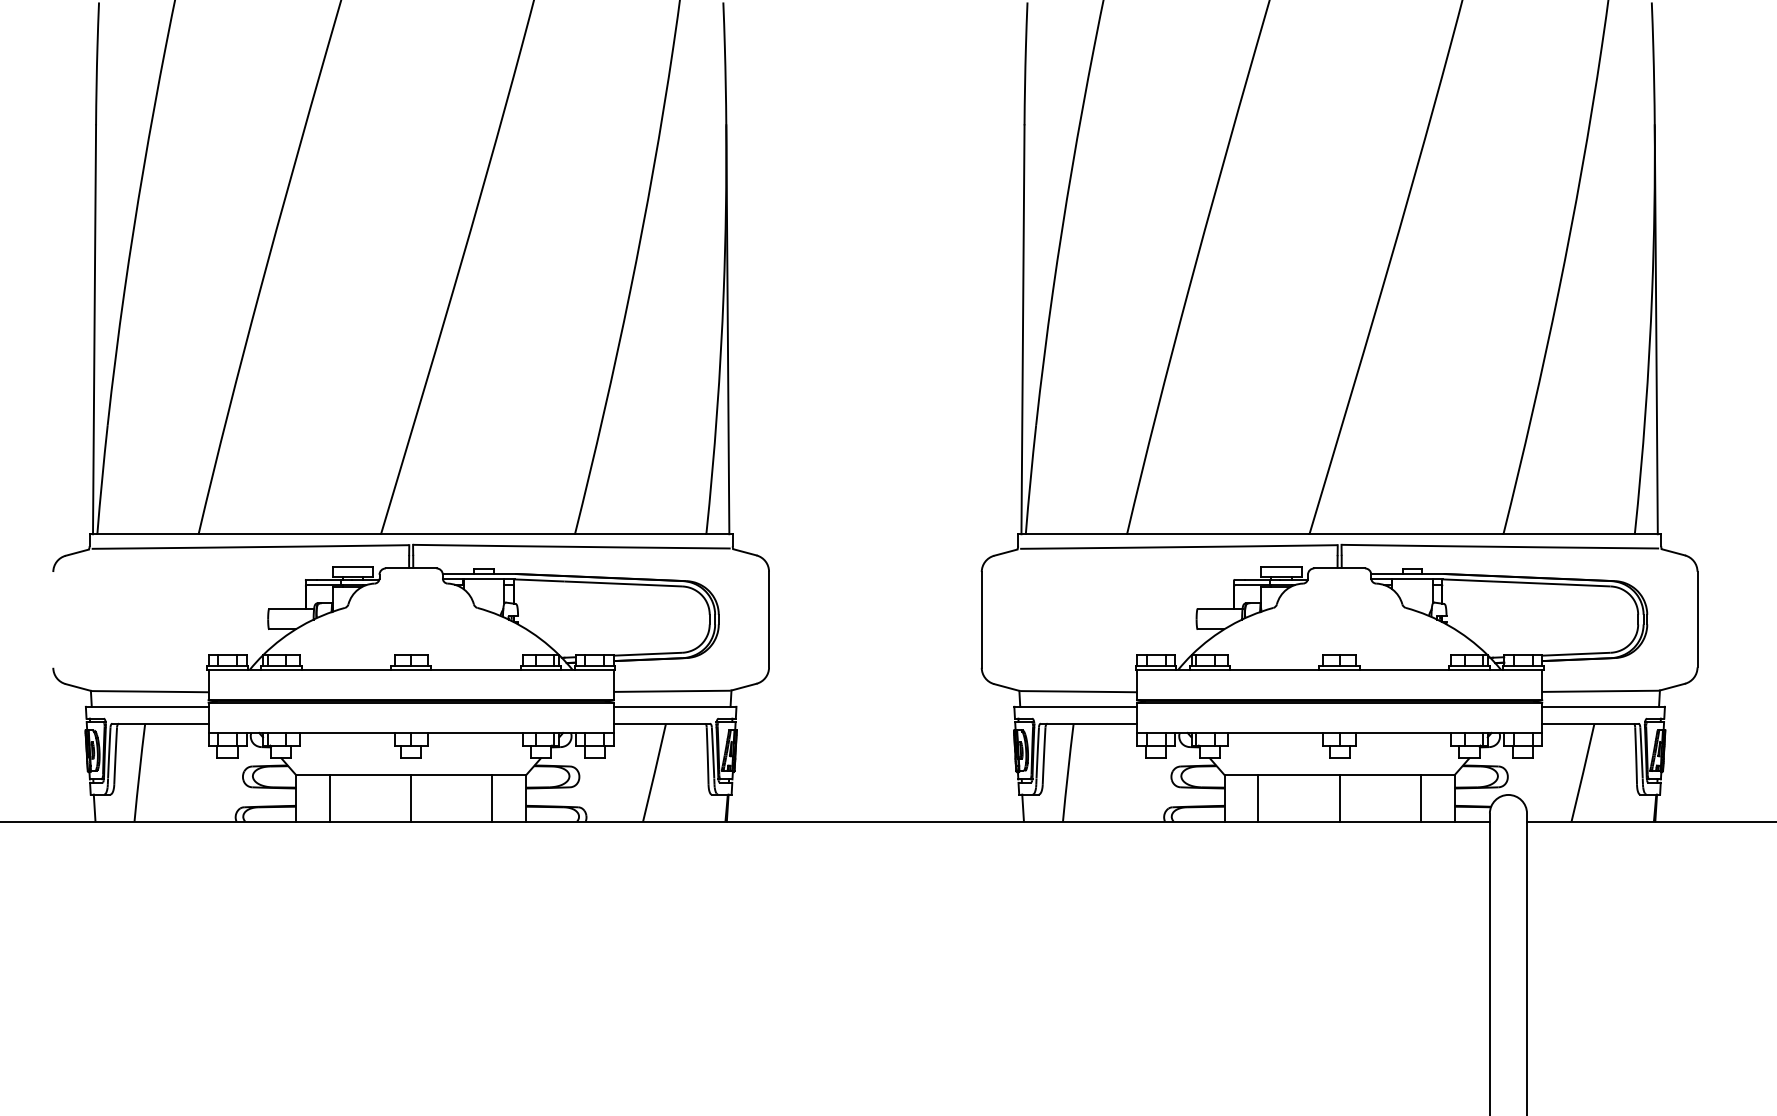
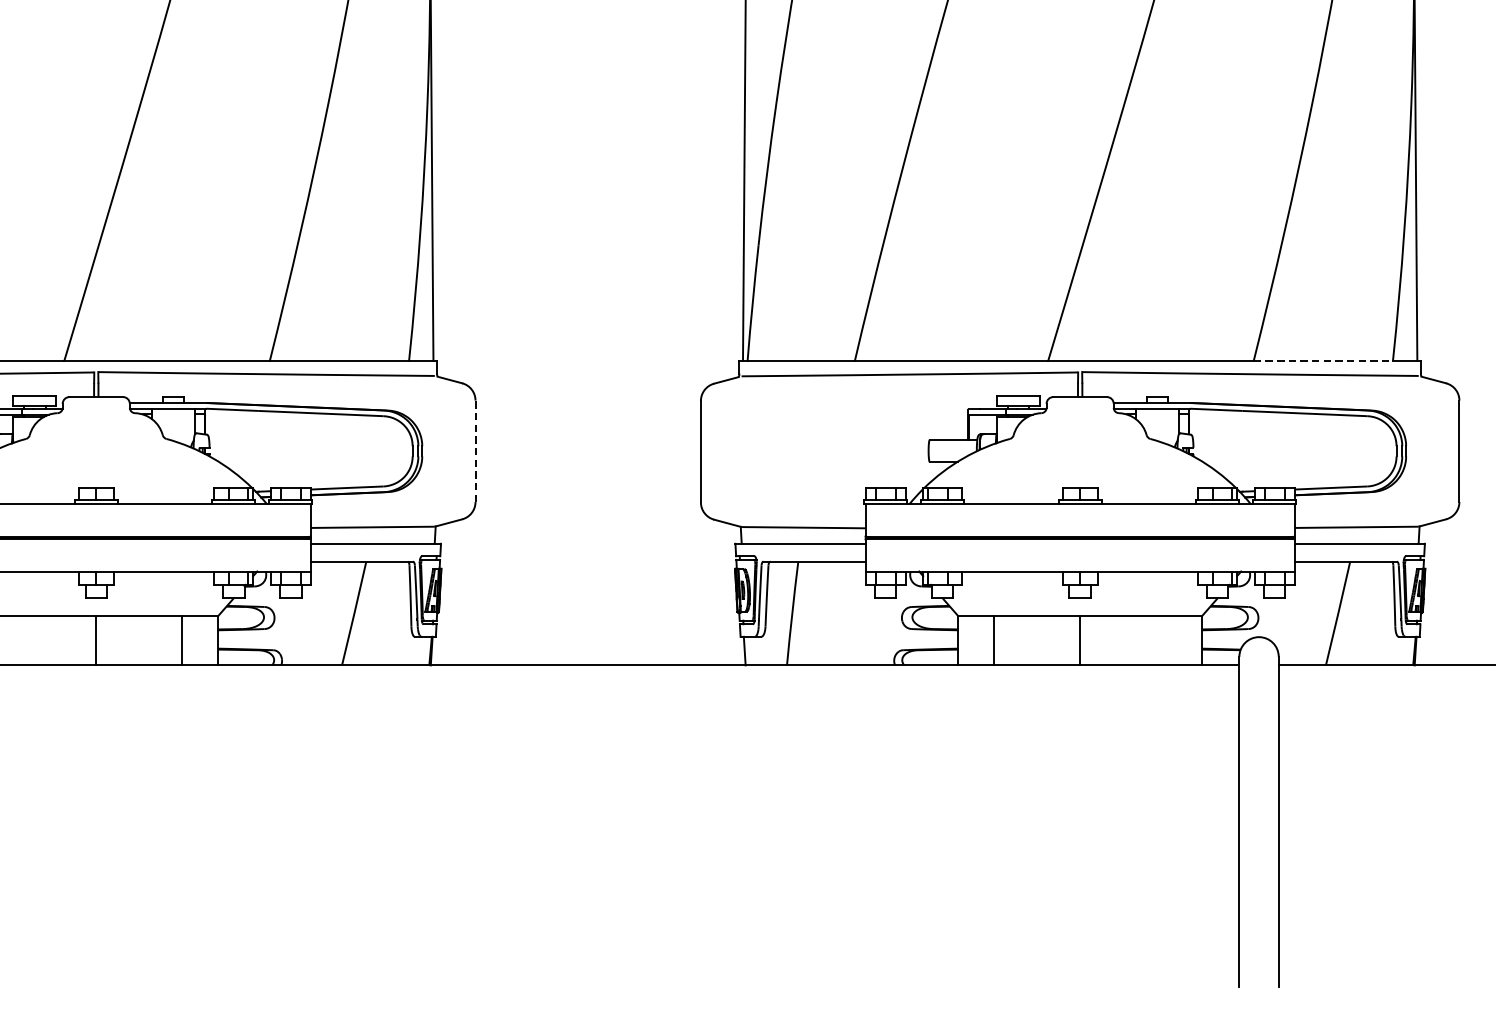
line: (1569, 534) -> (1323, 361), solid -> dashed
line: (769, 619) -> (475, 451), solid -> dashed
line: (329, 798) -> (9, 640), removed
line: (1420, 798) -> (1165, 640), removed

